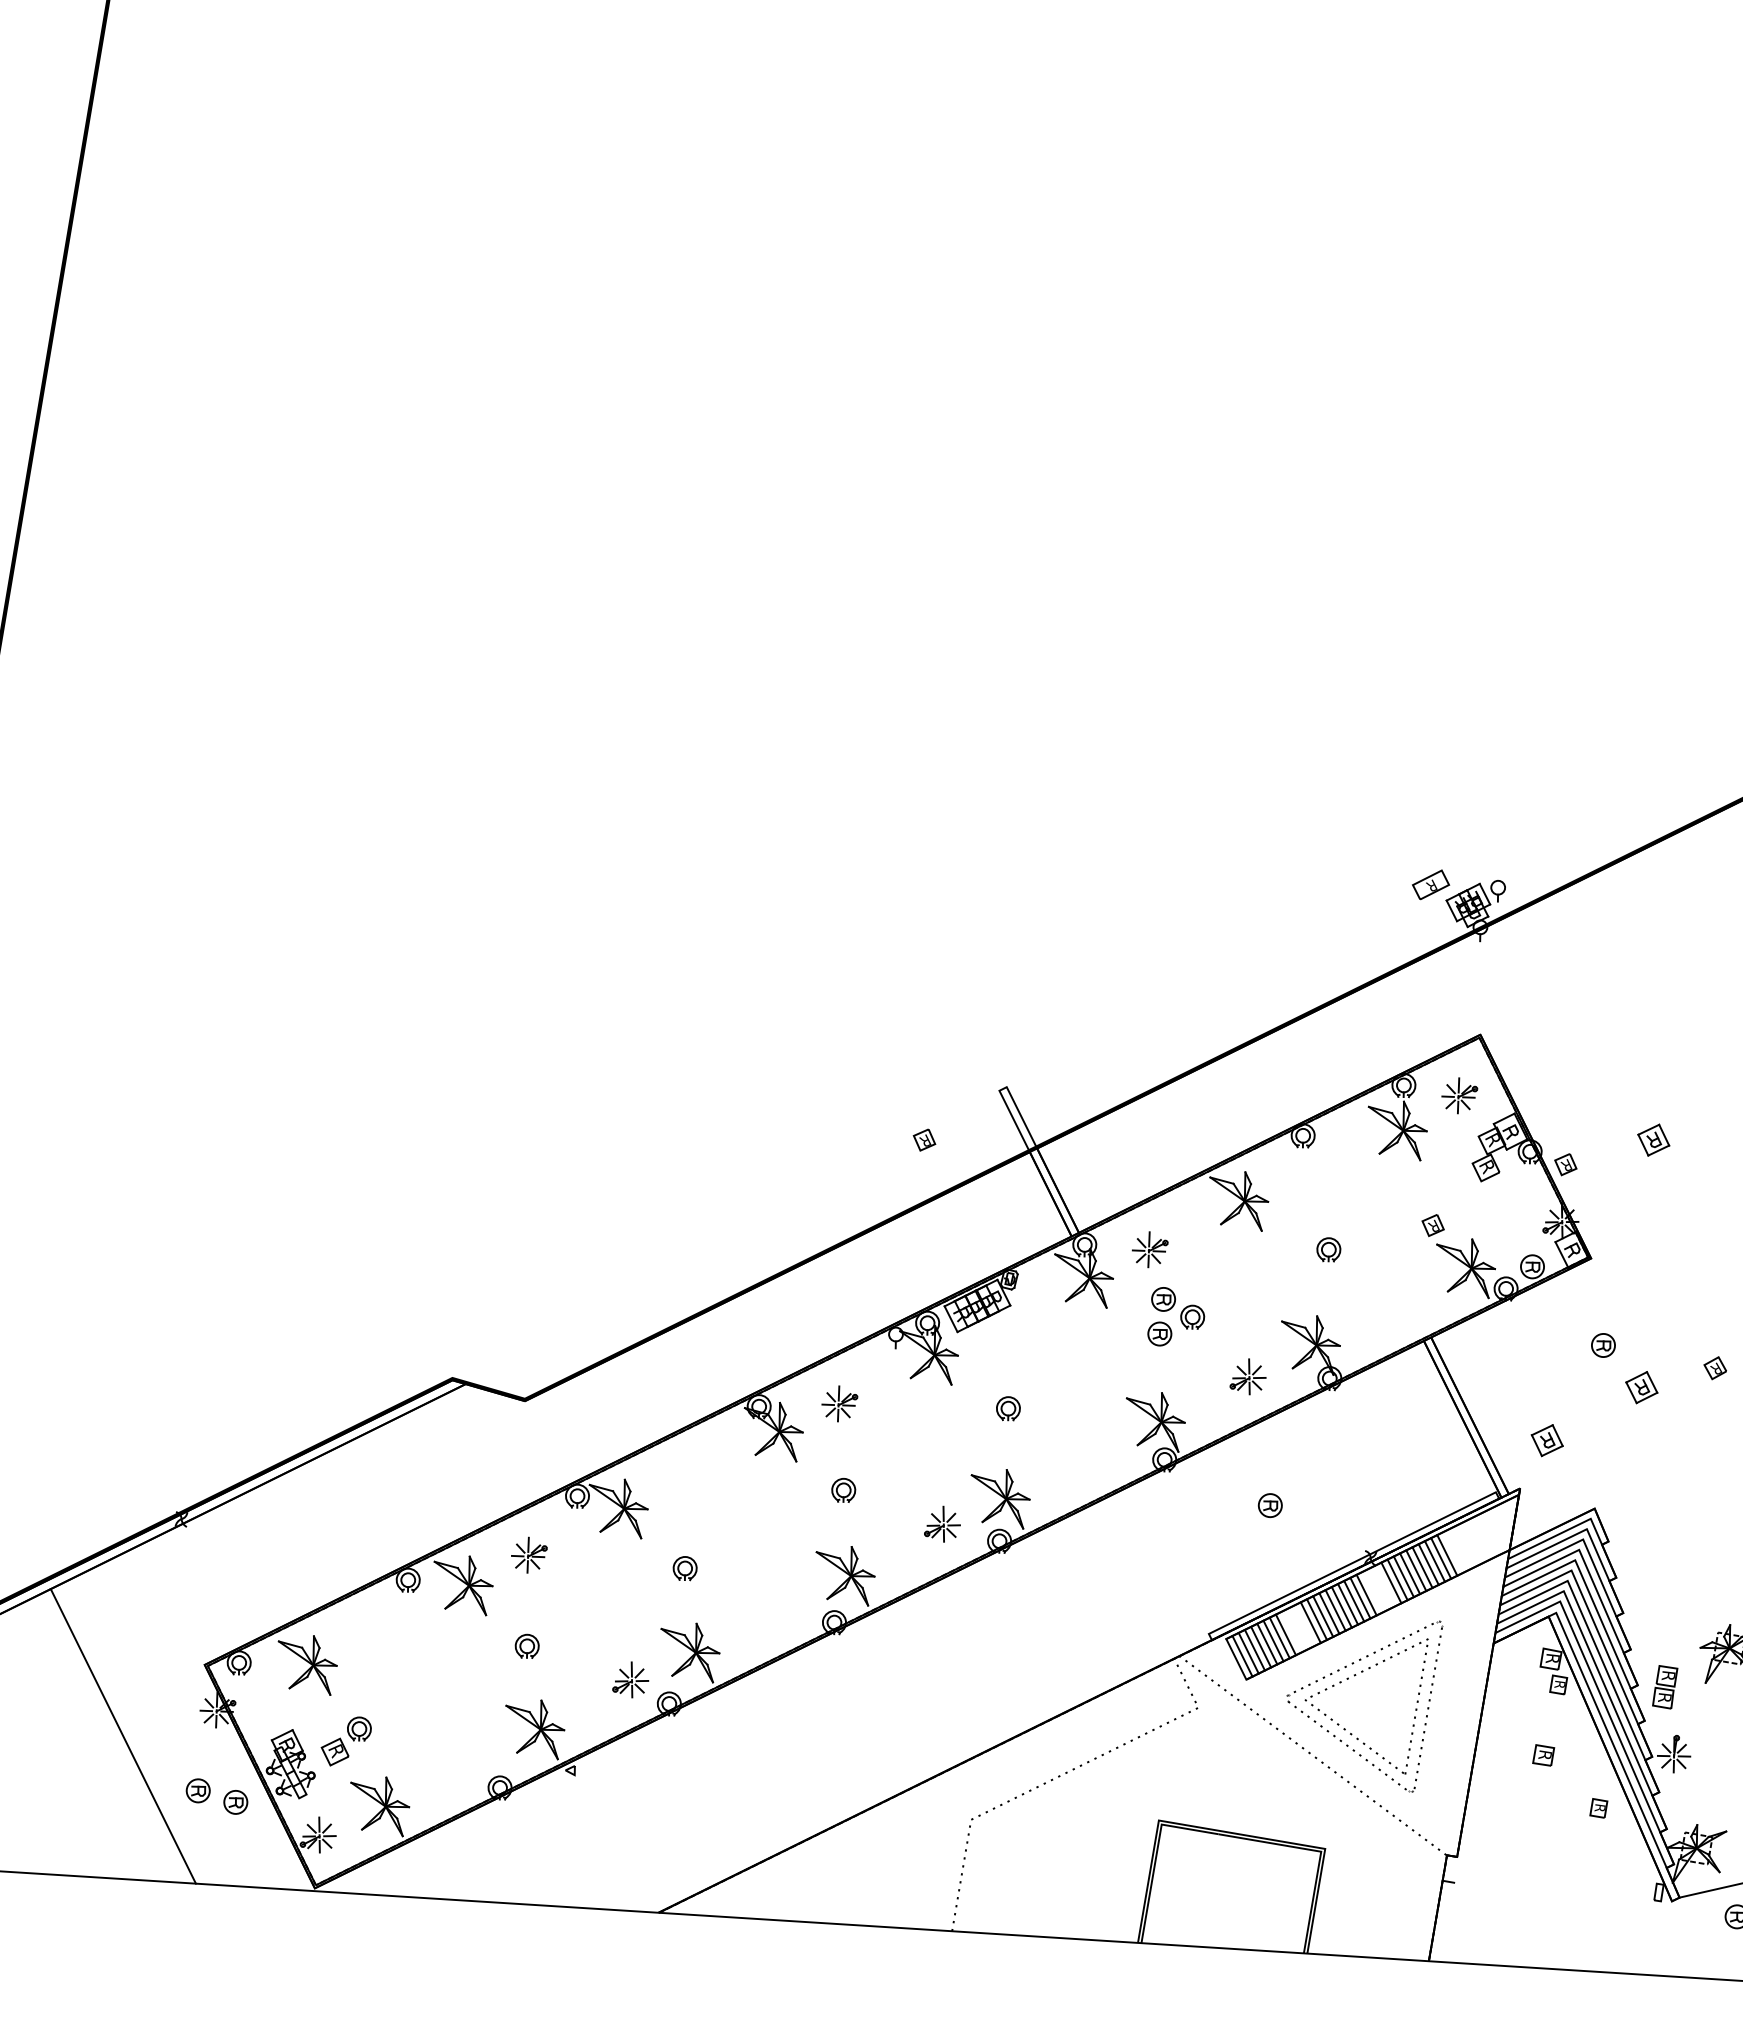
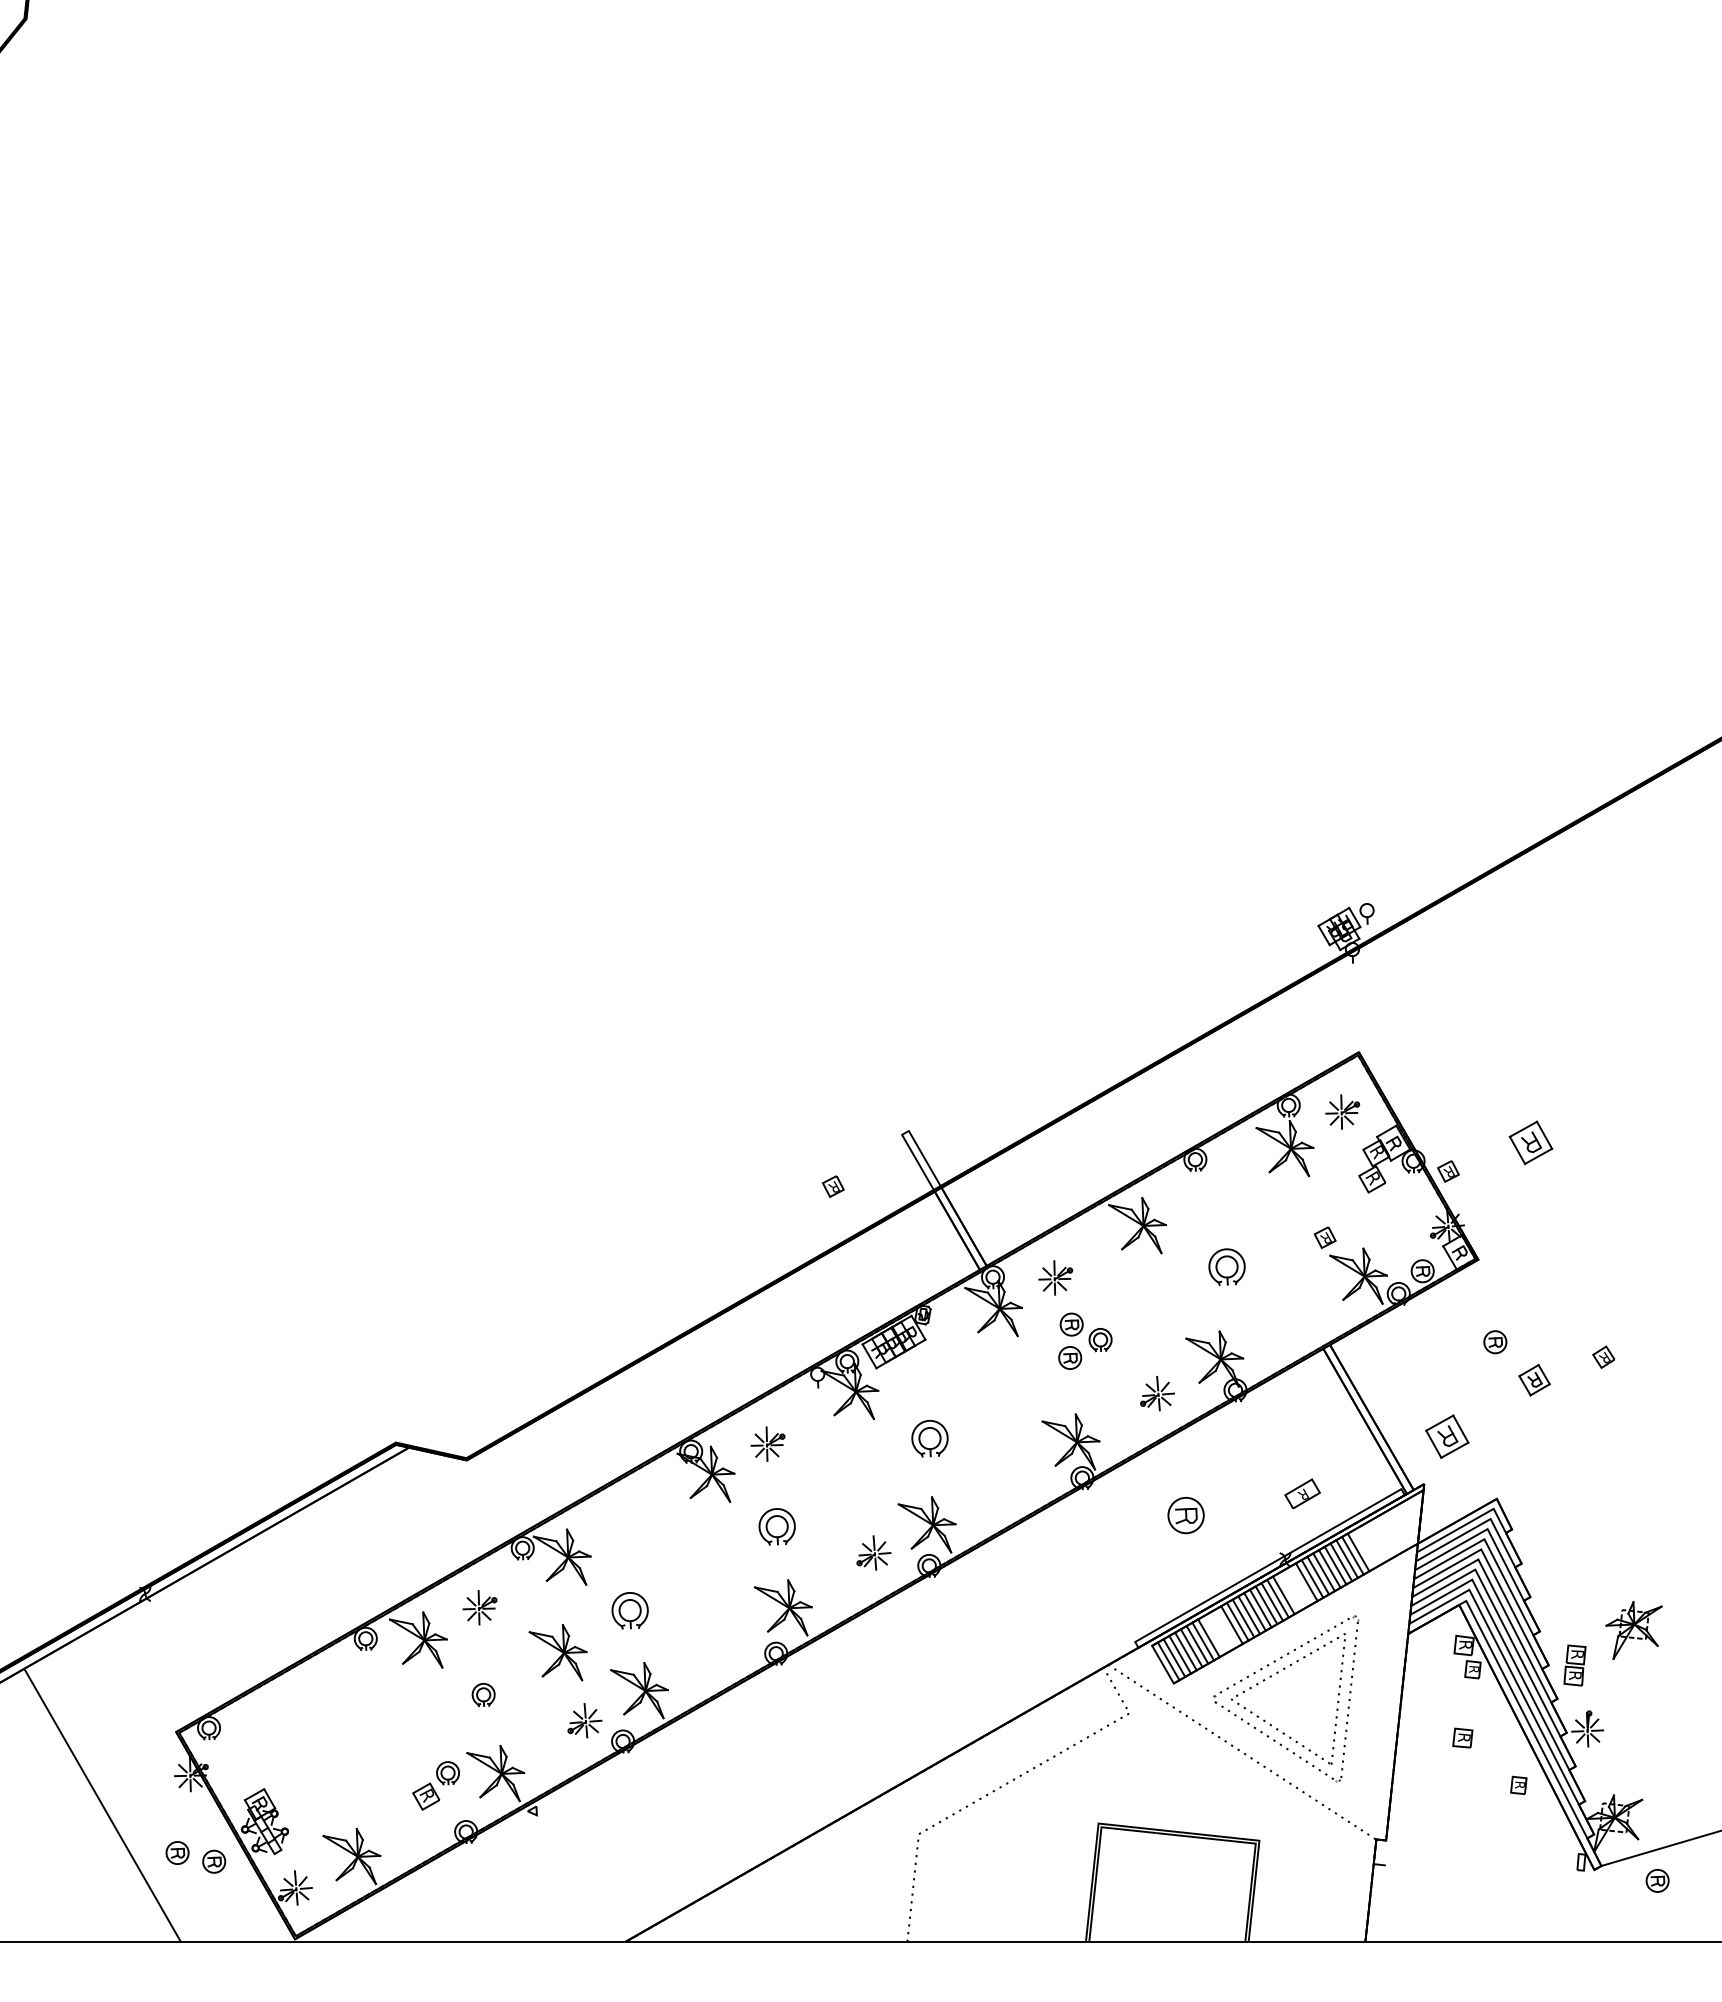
part: (1430, 884) -> (1302, 1493), moved
part: (1654, 1139) -> (1531, 1142), size x1.4
part: (1328, 1250) -> (1226, 1267), size x1.6
part: (1008, 1408) -> (929, 1438), size x1.6
part: (1547, 1440) -> (1447, 1436), size x1.4
part: (843, 1490) -> (776, 1526), size x1.6
part: (1270, 1505) -> (1186, 1515), size x1.6
part: (684, 1569) -> (629, 1611), size x1.6
part: (306, 1664) -> (557, 1652), moved
part: (345, 1741) -> (435, 1785), moved

